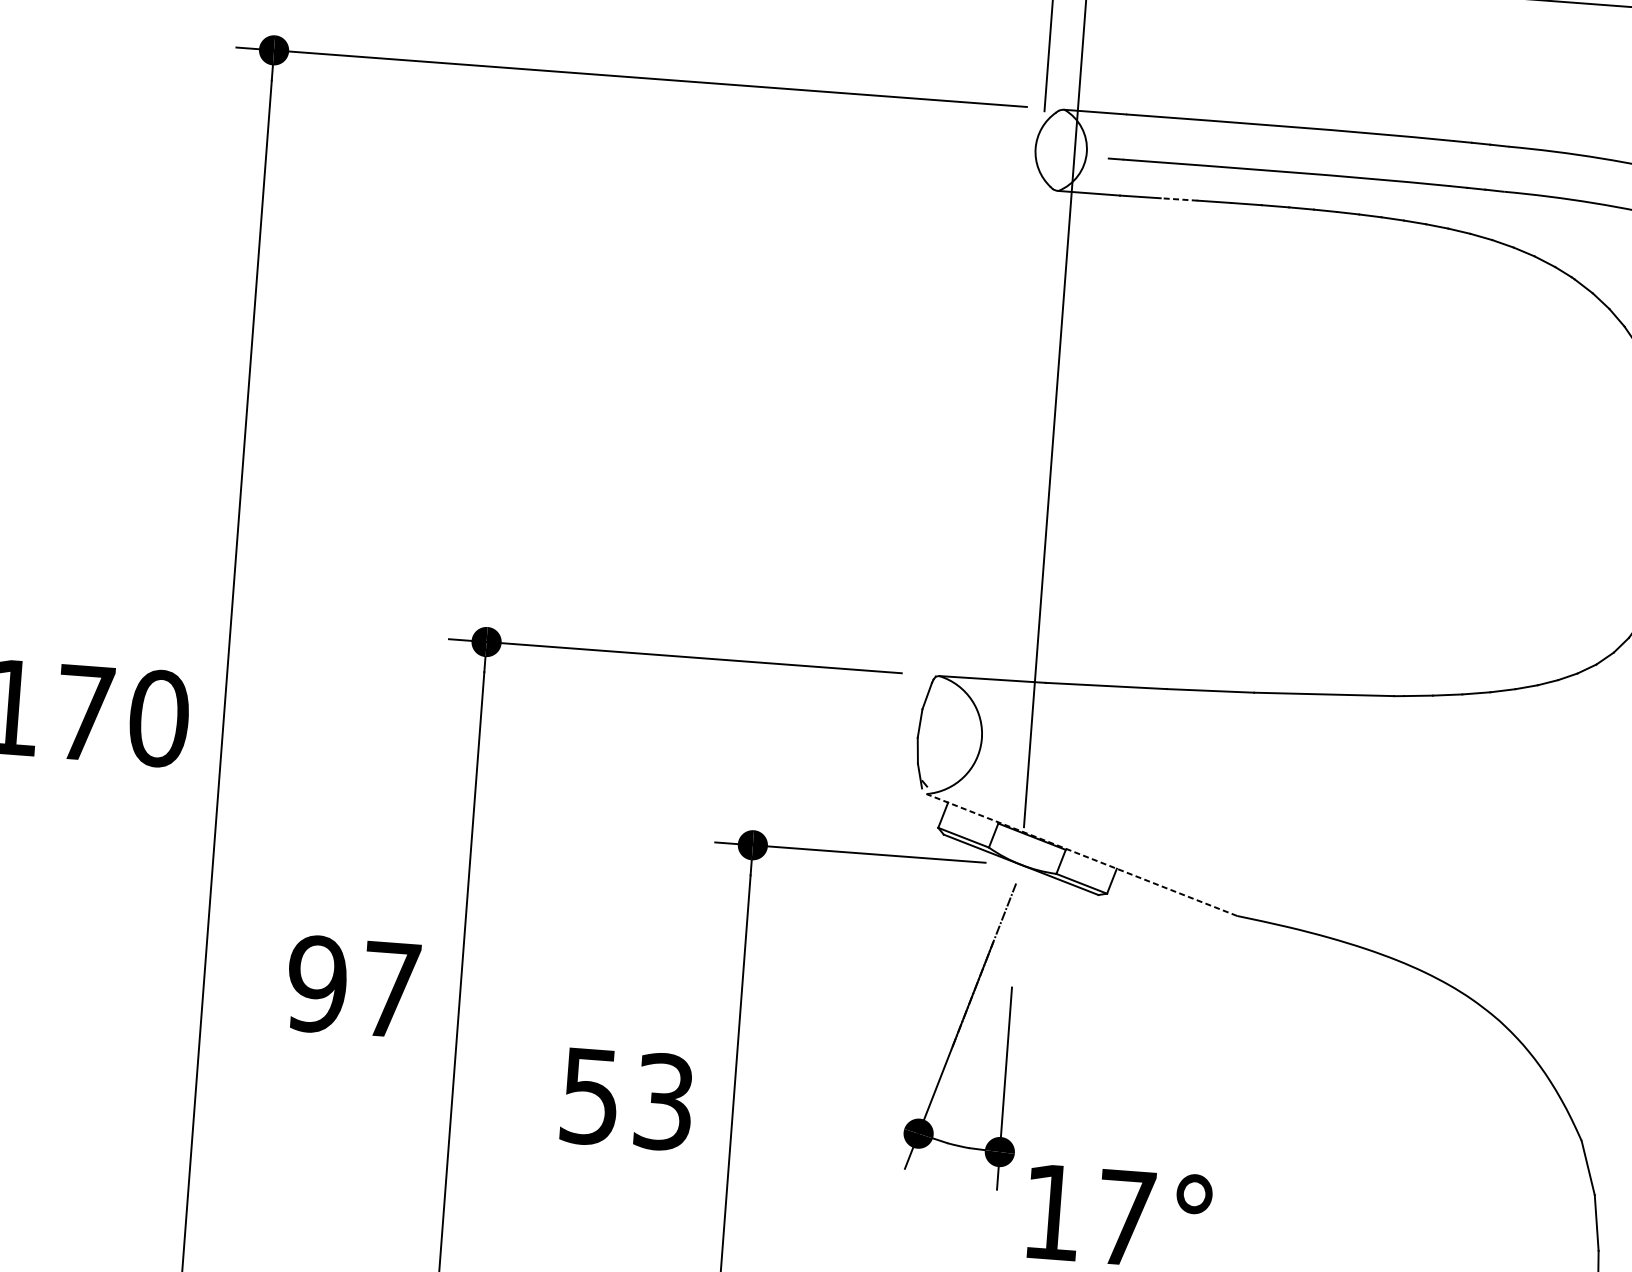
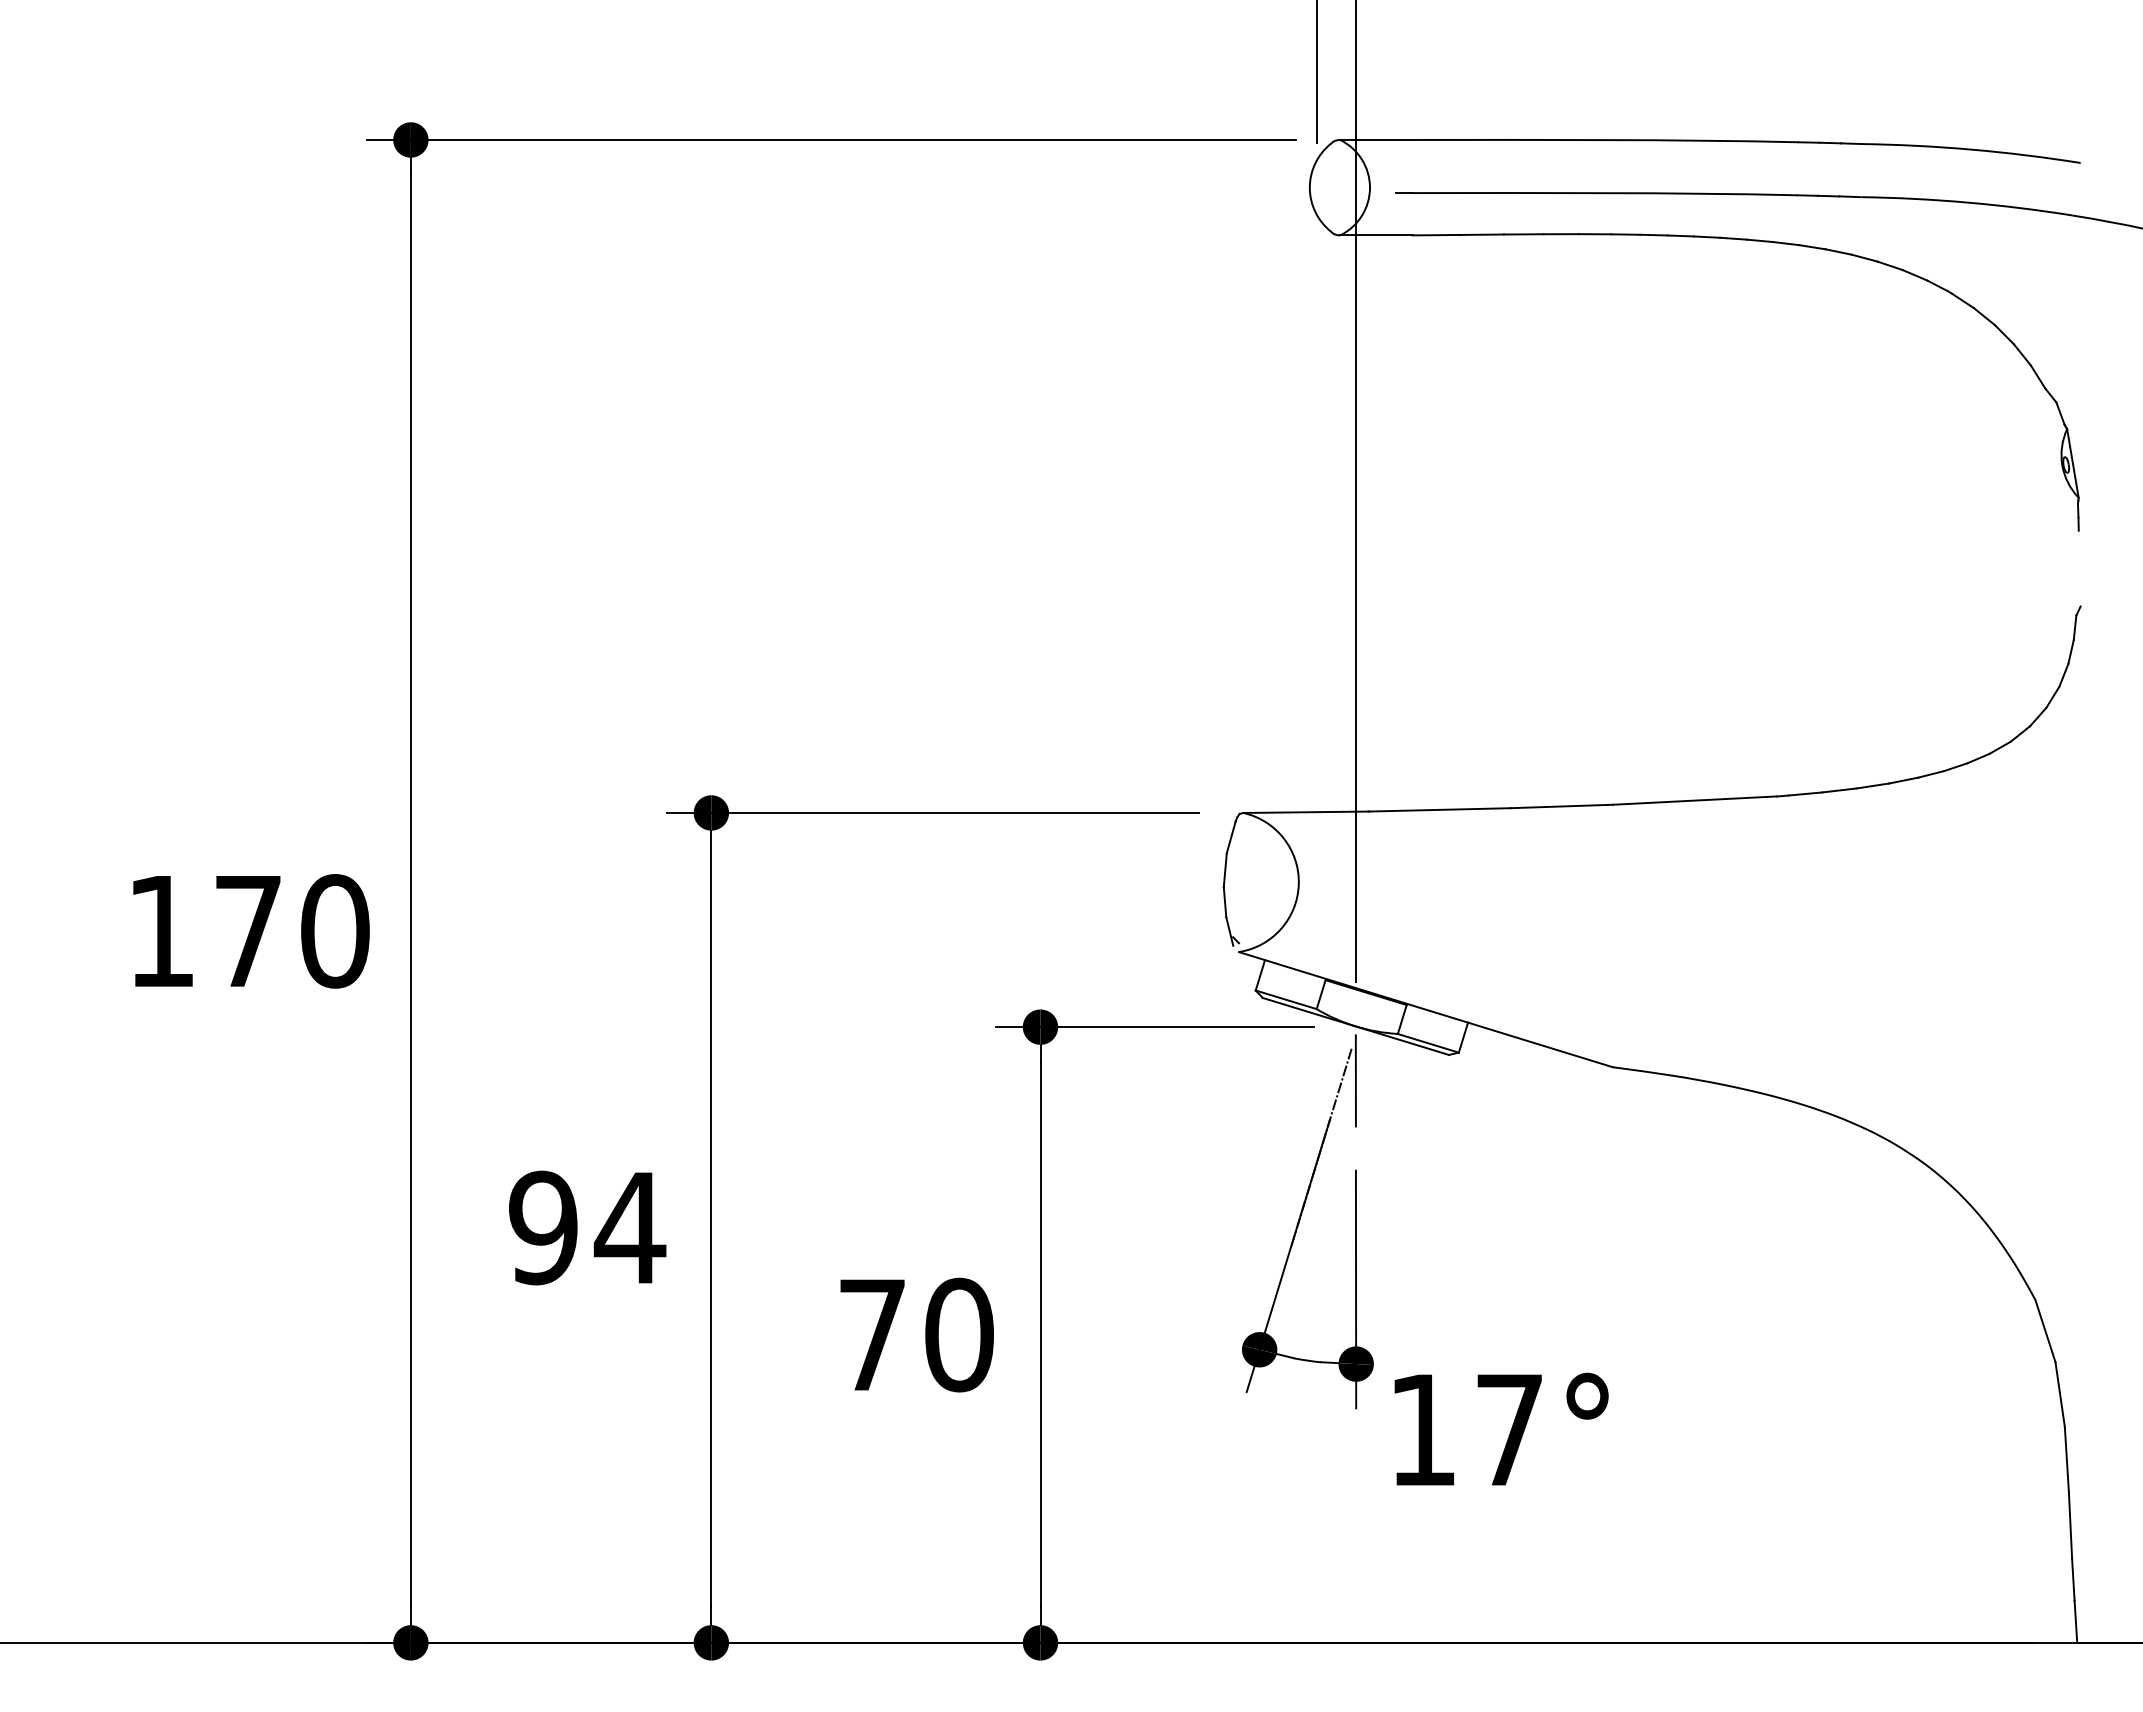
line: (1179, 199) -> (1482, 234), dashed -> solid
line: (1081, 854) -> (1425, 1009), dashed -> solid
line: (1017, 910) -> (1355, 1080), added
text: (390, 989) -> (629, 1227), 97 -> 94
text: (627, 1098) -> (916, 1334), 53 -> 70

